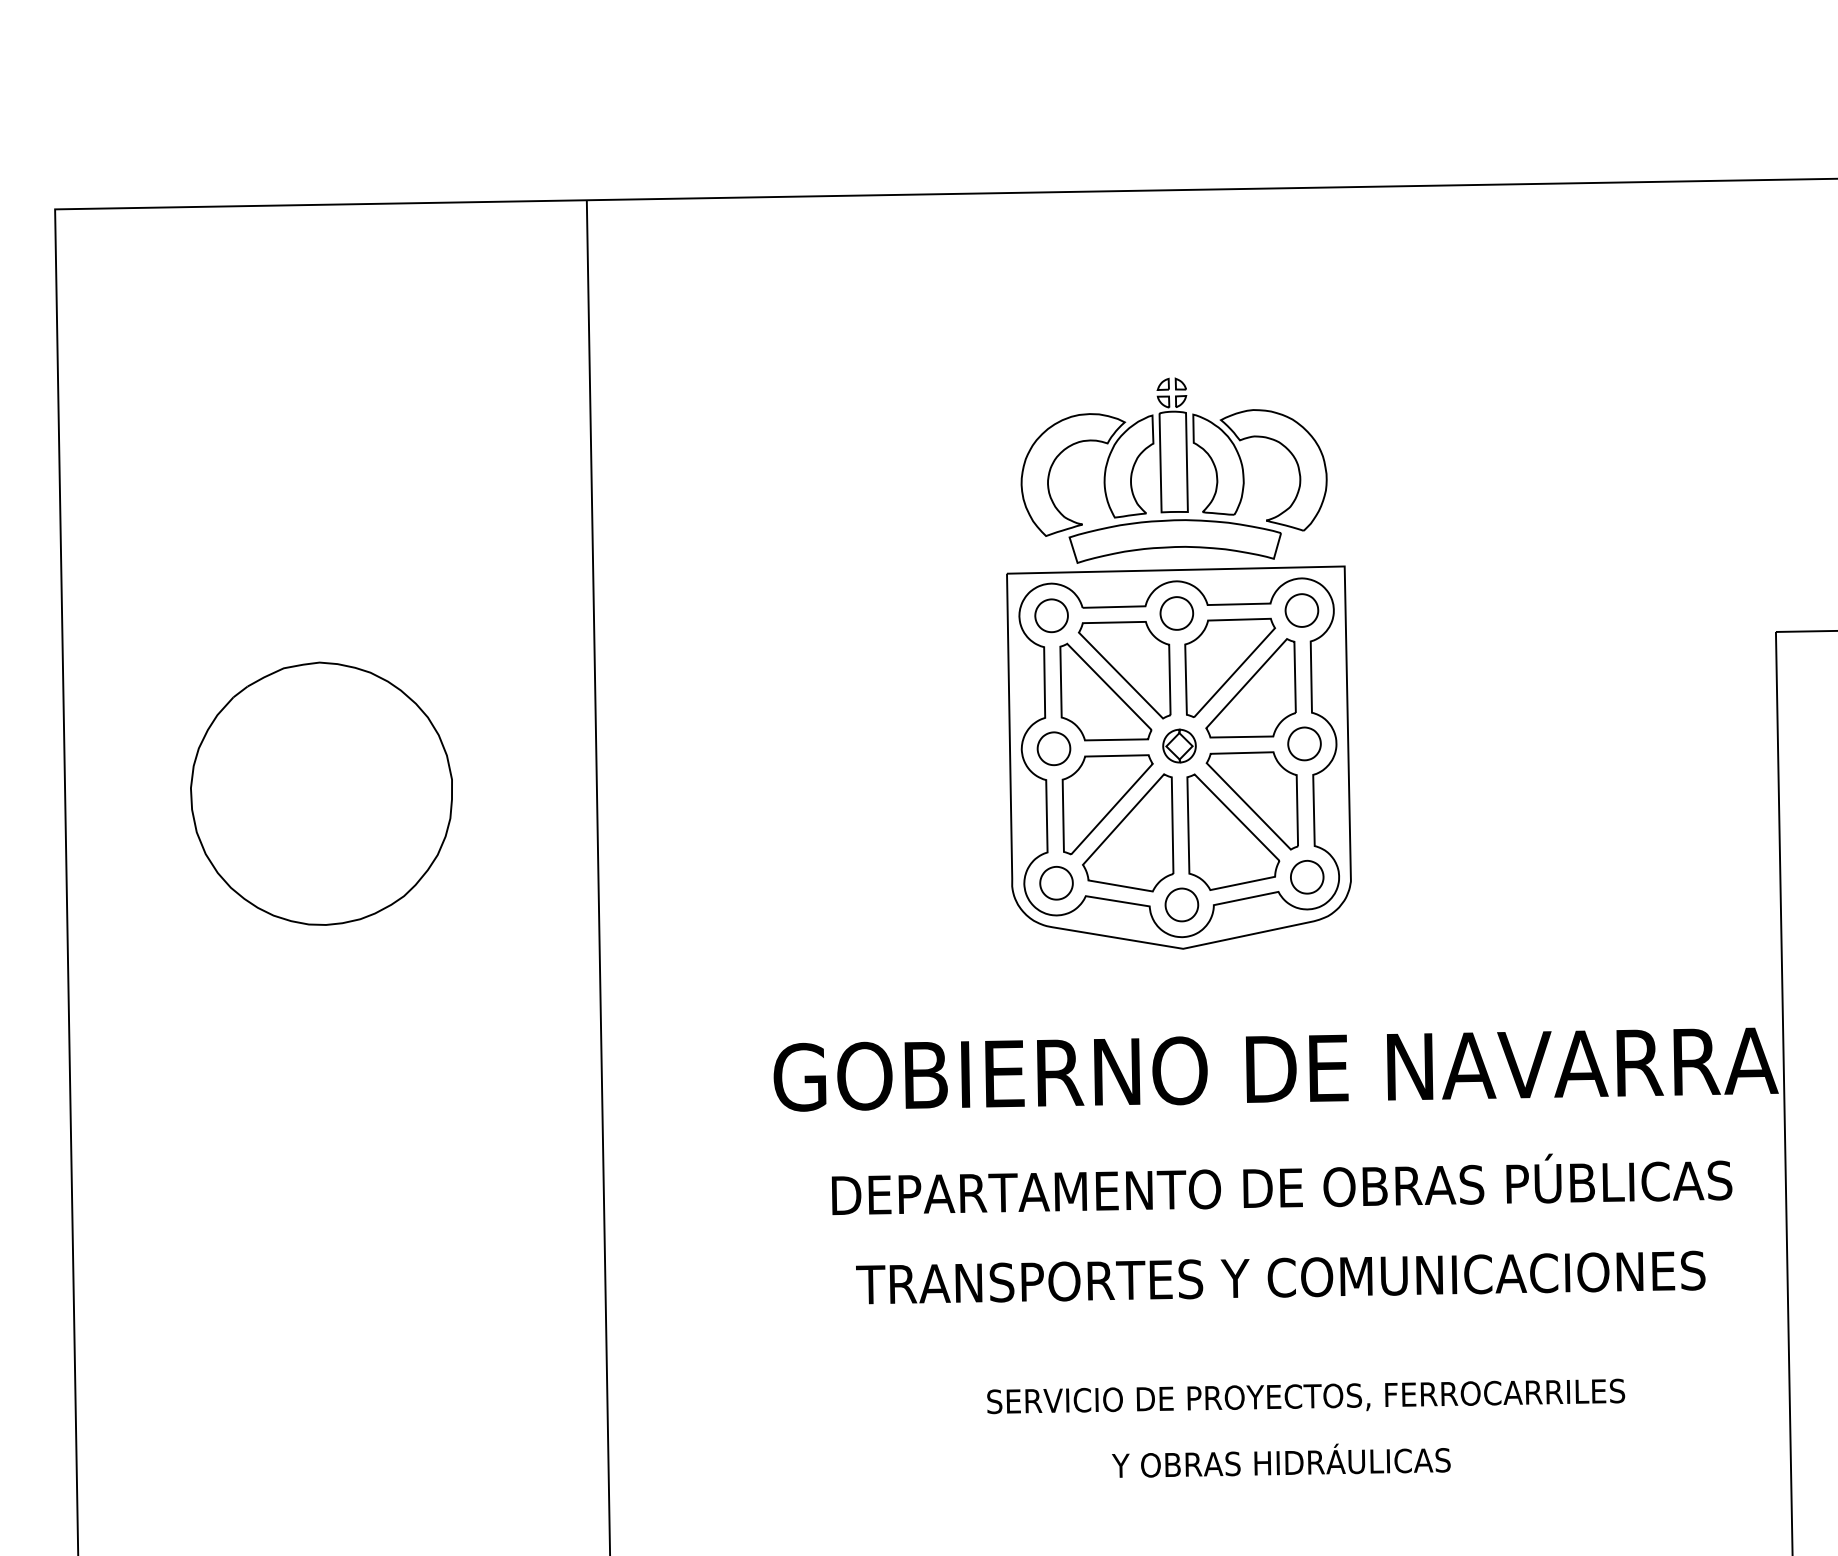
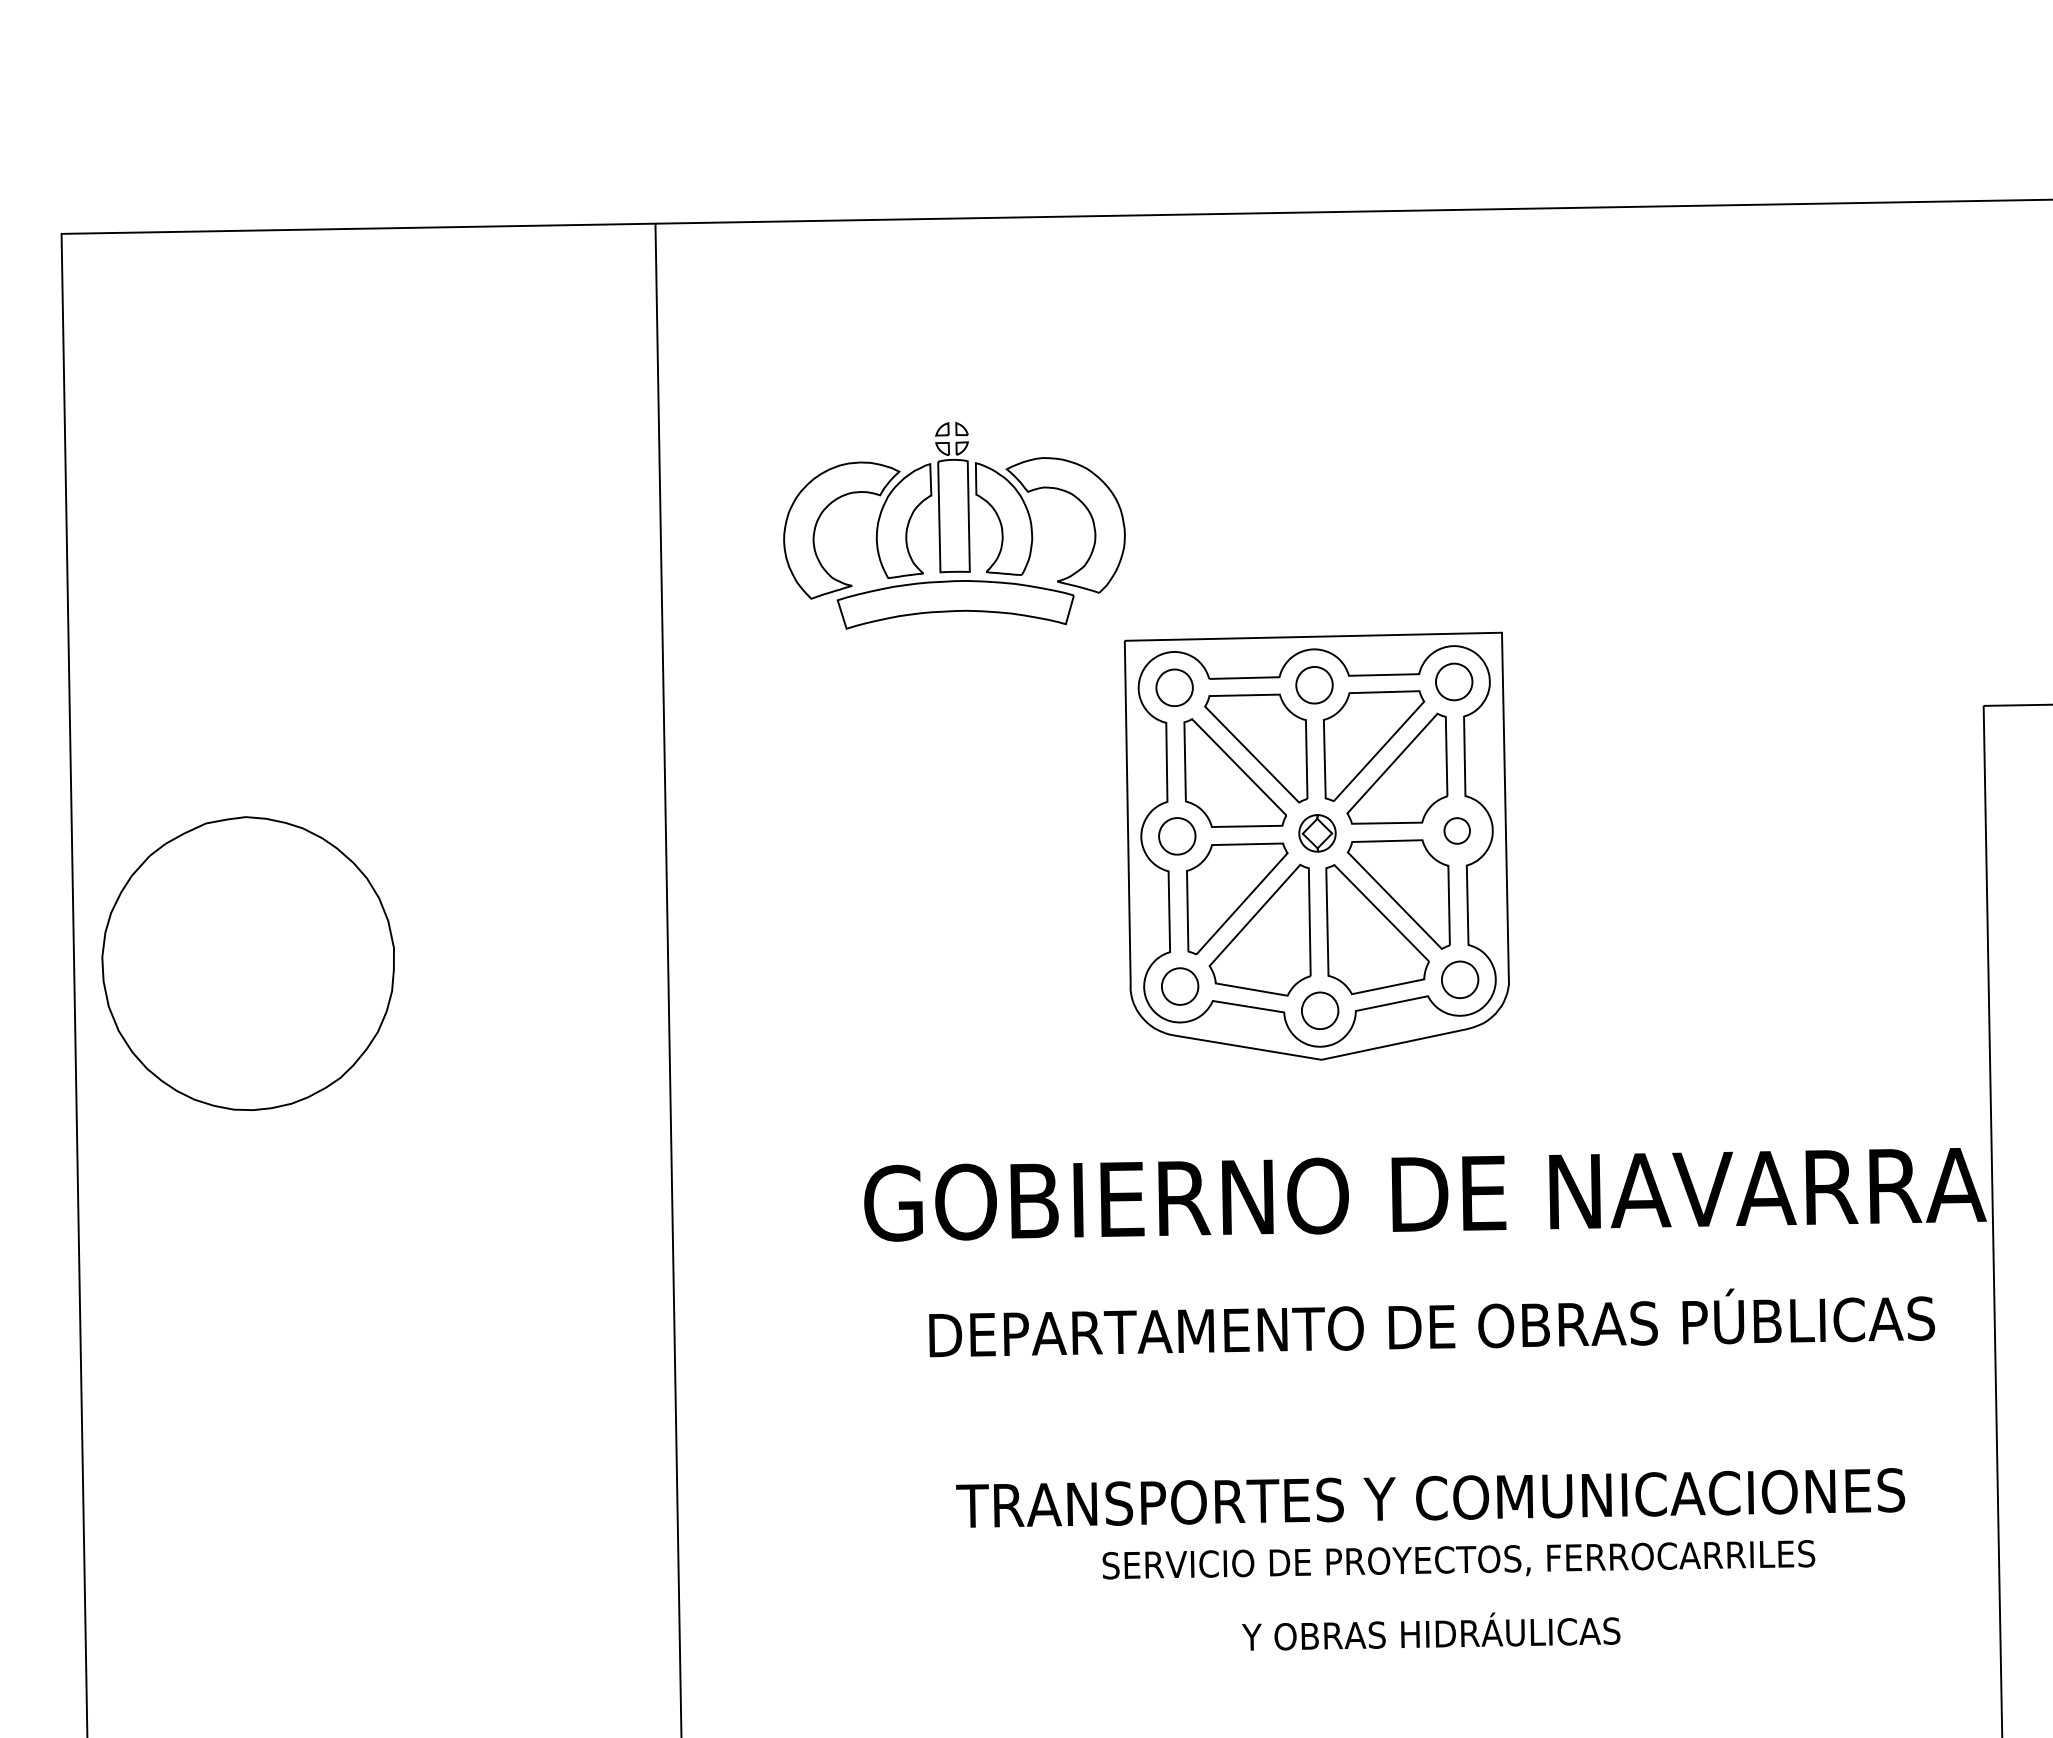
part: (1174, 470) -> (954, 525), moved
part: (1304, 743) -> (1457, 830), size x0.7
part: (320, 793) -> (247, 963), moved
text: (1280, 1277) -> (1430, 1497), moved

